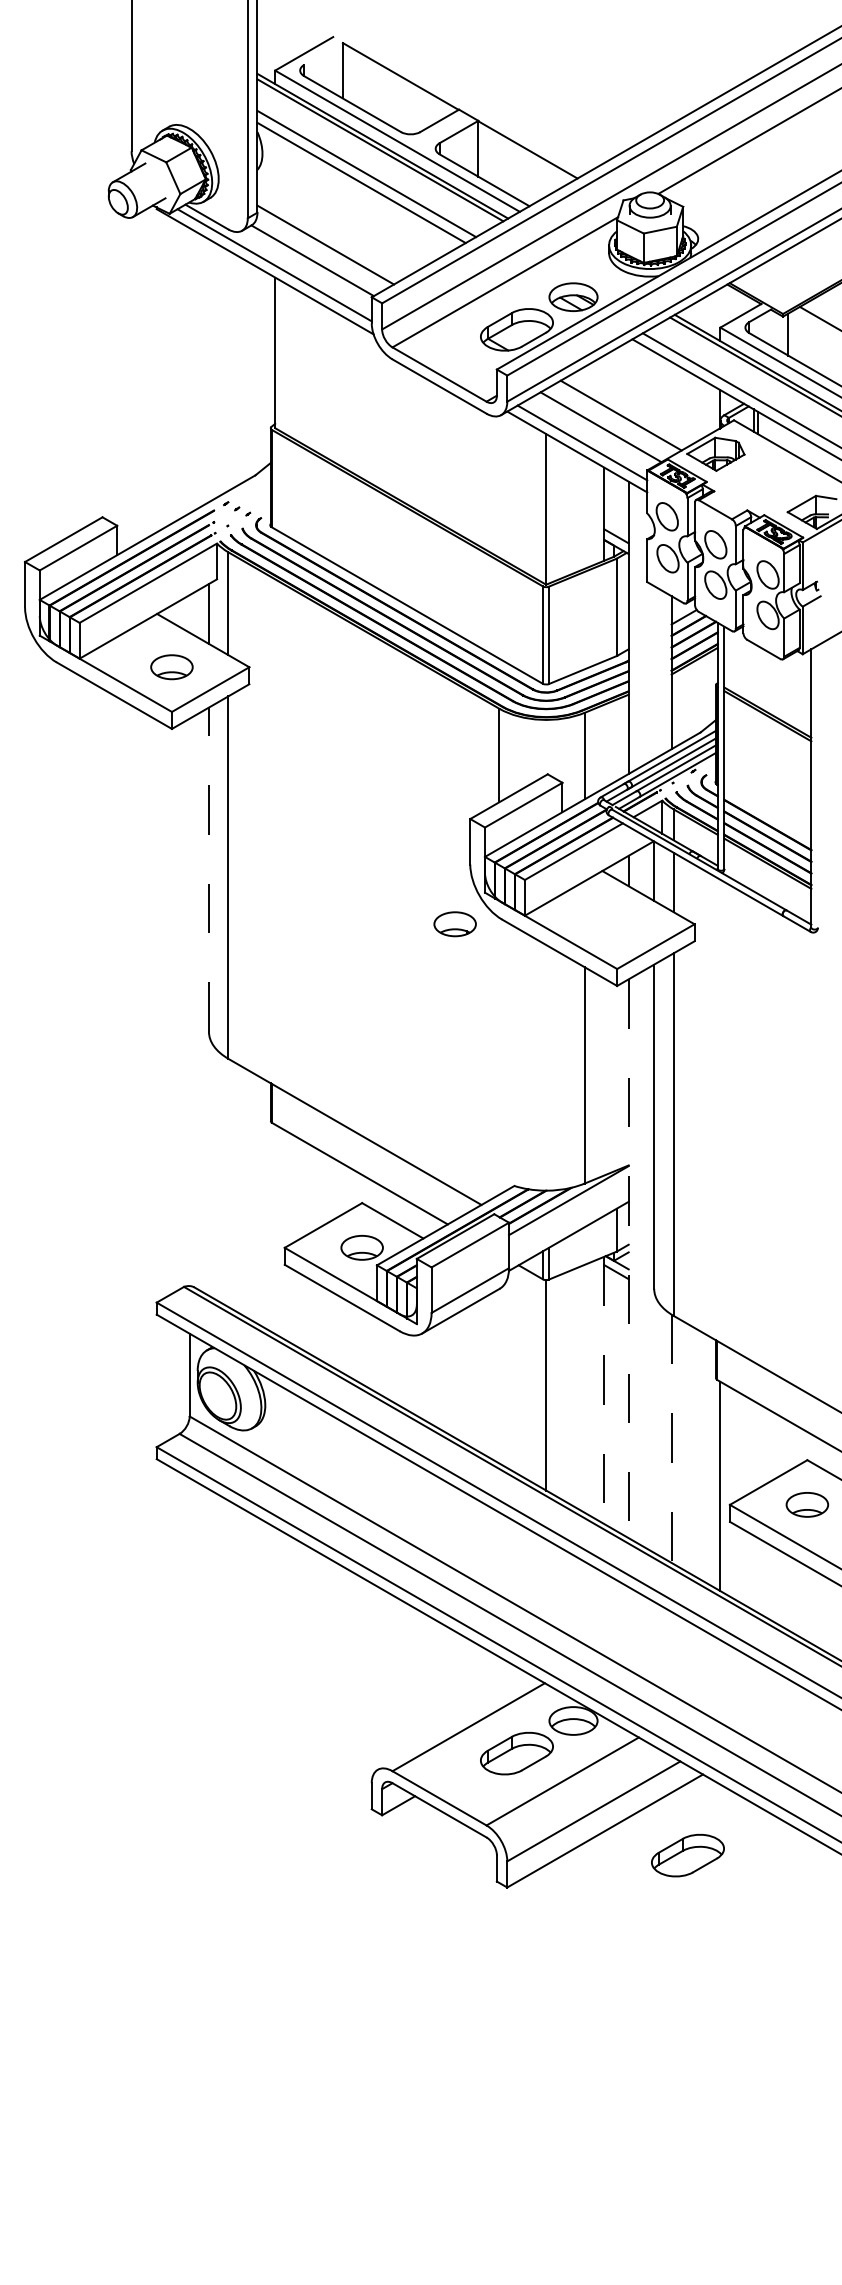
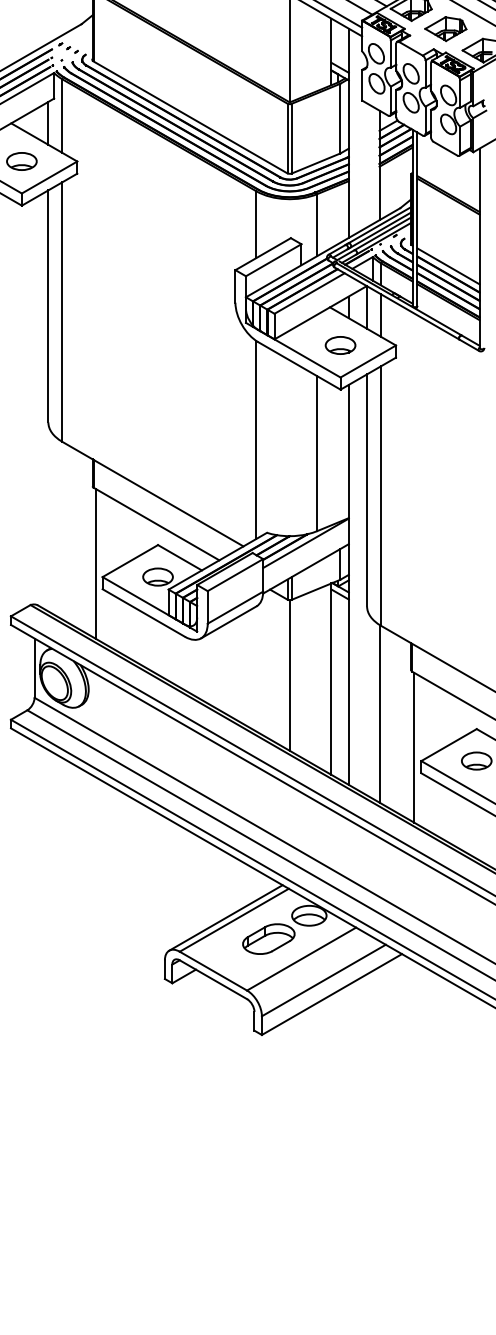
part: (763, 481) -> (445, 28), added
line: (767, 813) -> (448, 266), added
line: (208, 869) -> (48, 306), dashed -> solid
part: (454, 924) -> (340, 345), moved
line: (499, 1055) -> (256, 439), added
line: (275, 1229) -> (96, 563), added
line: (628, 1259) -> (348, 585), dashed -> solid
line: (604, 1390) -> (331, 679), dashed -> solid
line: (671, 1439) -> (379, 714), dashed -> solid
line: (456, 1723) -> (225, 917), added
part: (687, 1855) -> (390, 1012), removed

